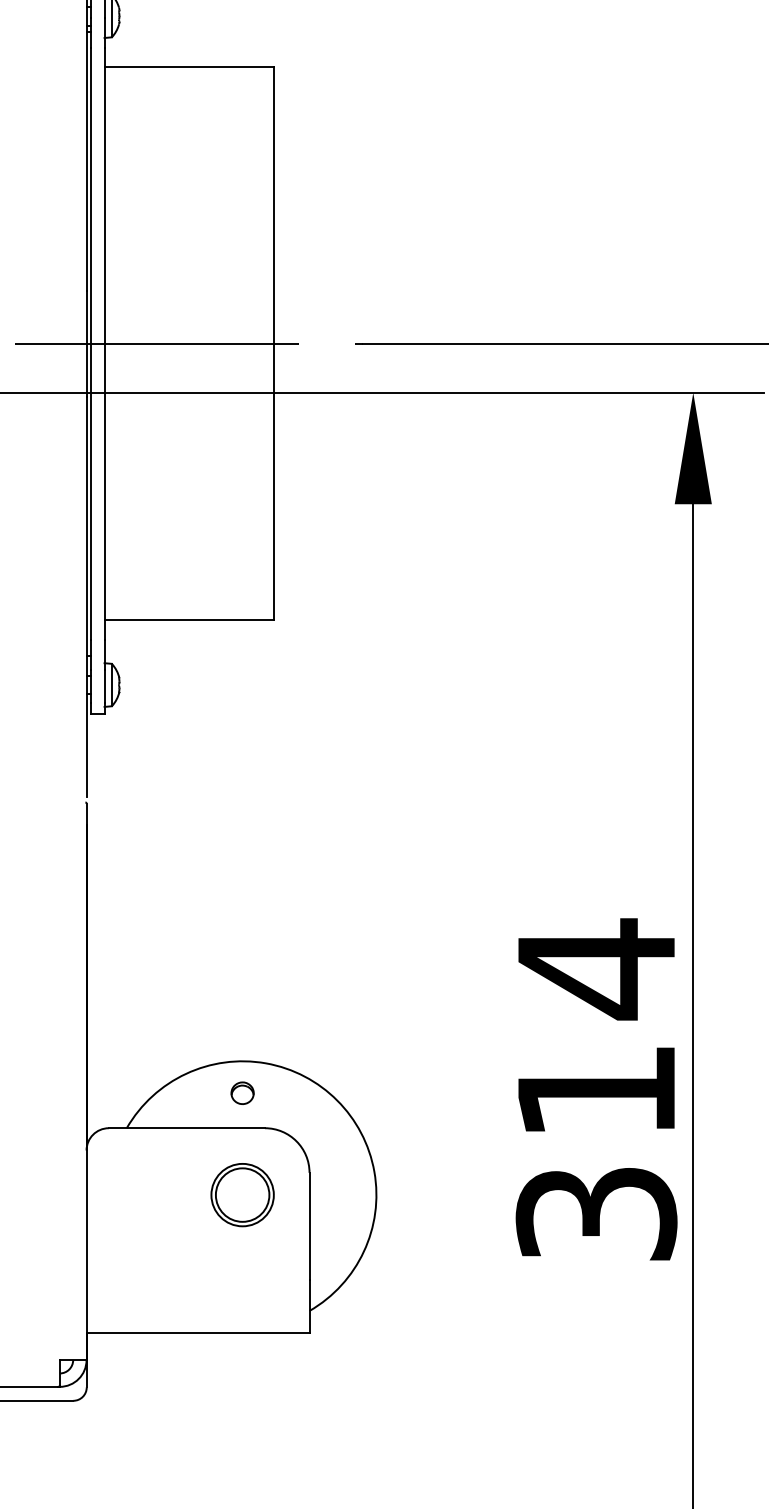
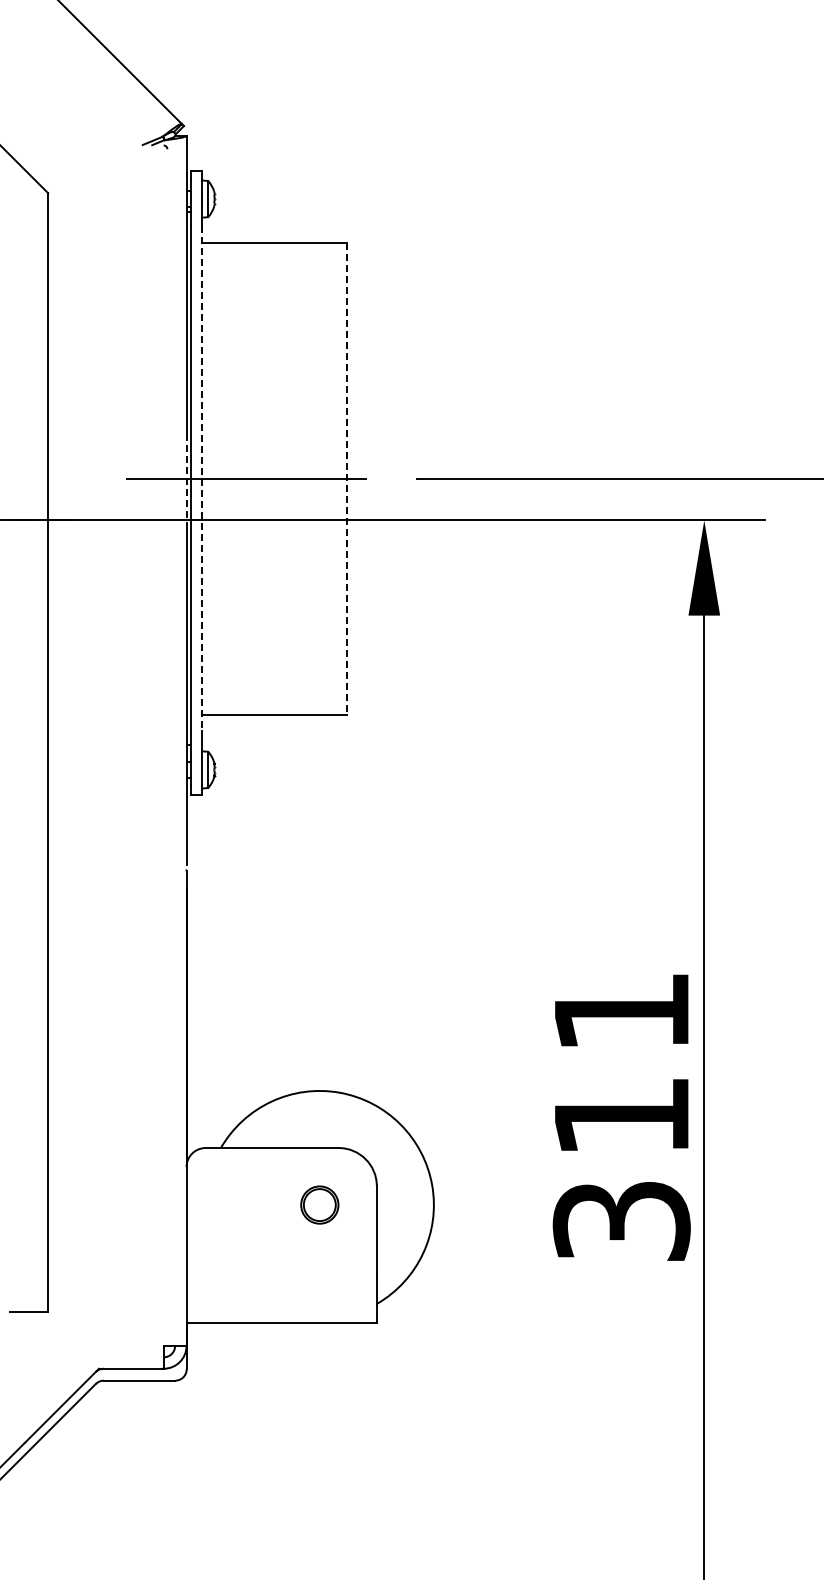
line: (86, 343) -> (186, 478), solid -> dashed
line: (273, 343) -> (346, 478), solid -> dashed
line: (104, 344) -> (201, 479), solid -> dashed
text: (596, 969) -> (621, 1012), 314 -> 311
part: (242, 1093) -> (319, 1118), removed
part: (242, 1194) -> (319, 1204), size x0.7

